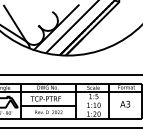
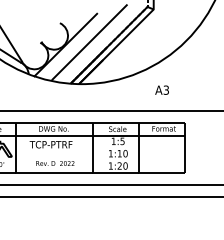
text: (124, 103) -> (161, 89), moved
line: (47, 105) -> (53, 154), removed

